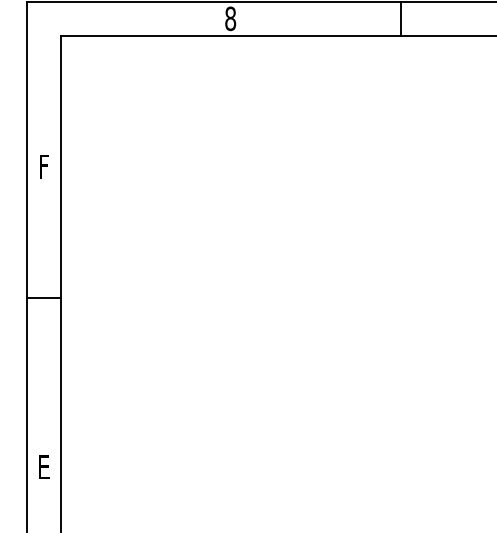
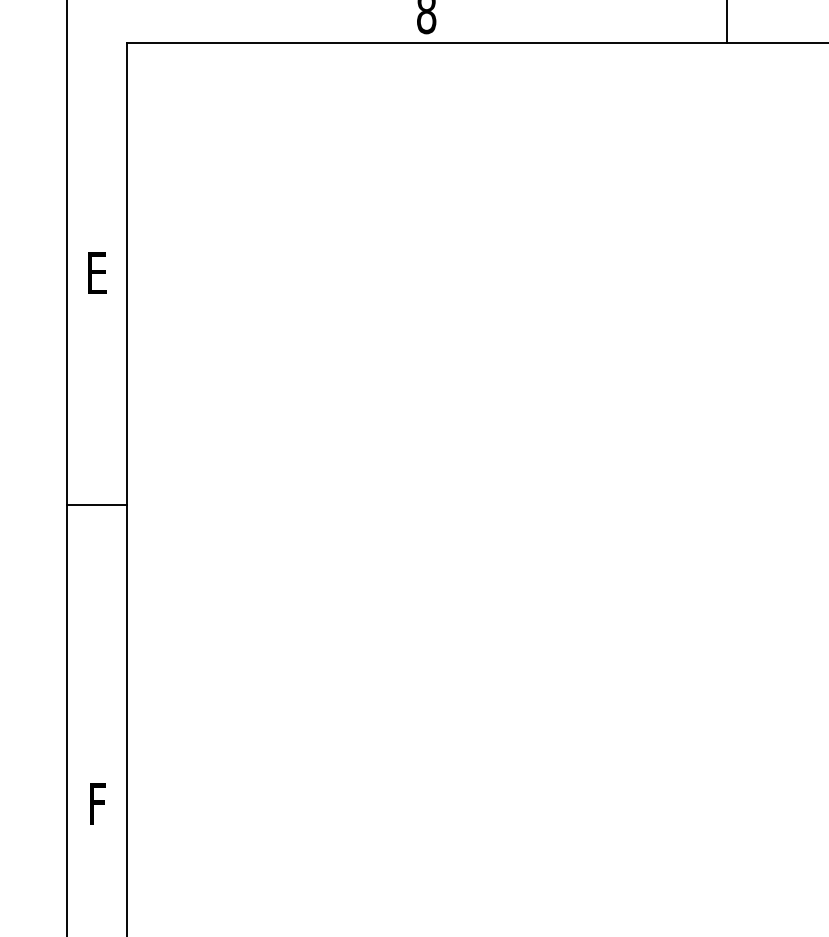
text: (43, 166) -> (96, 273), F -> E
text: (44, 466) -> (98, 802), E -> F

